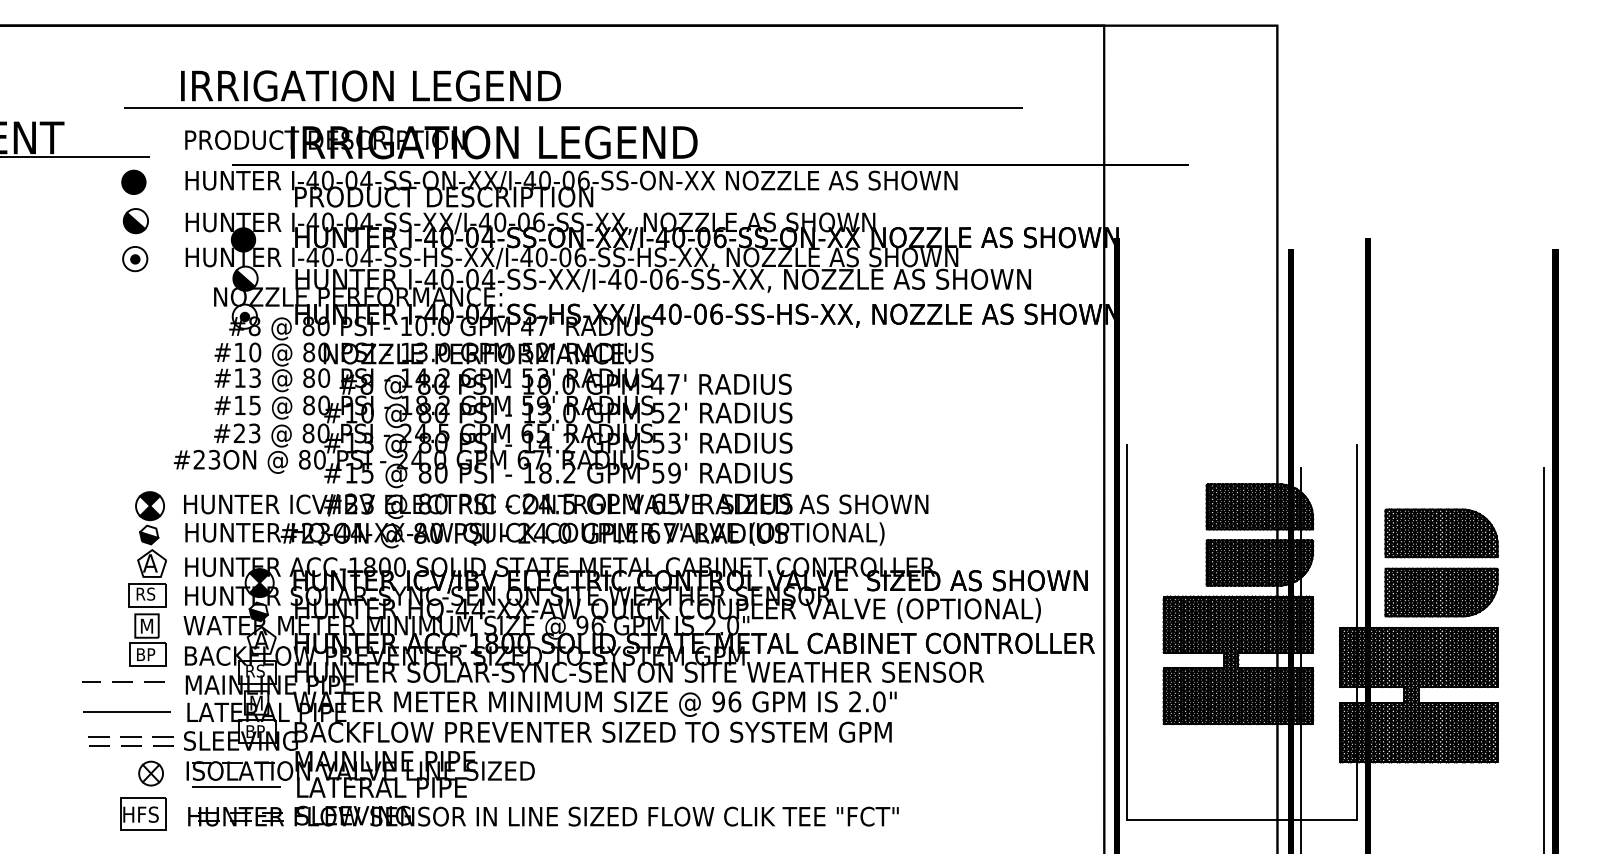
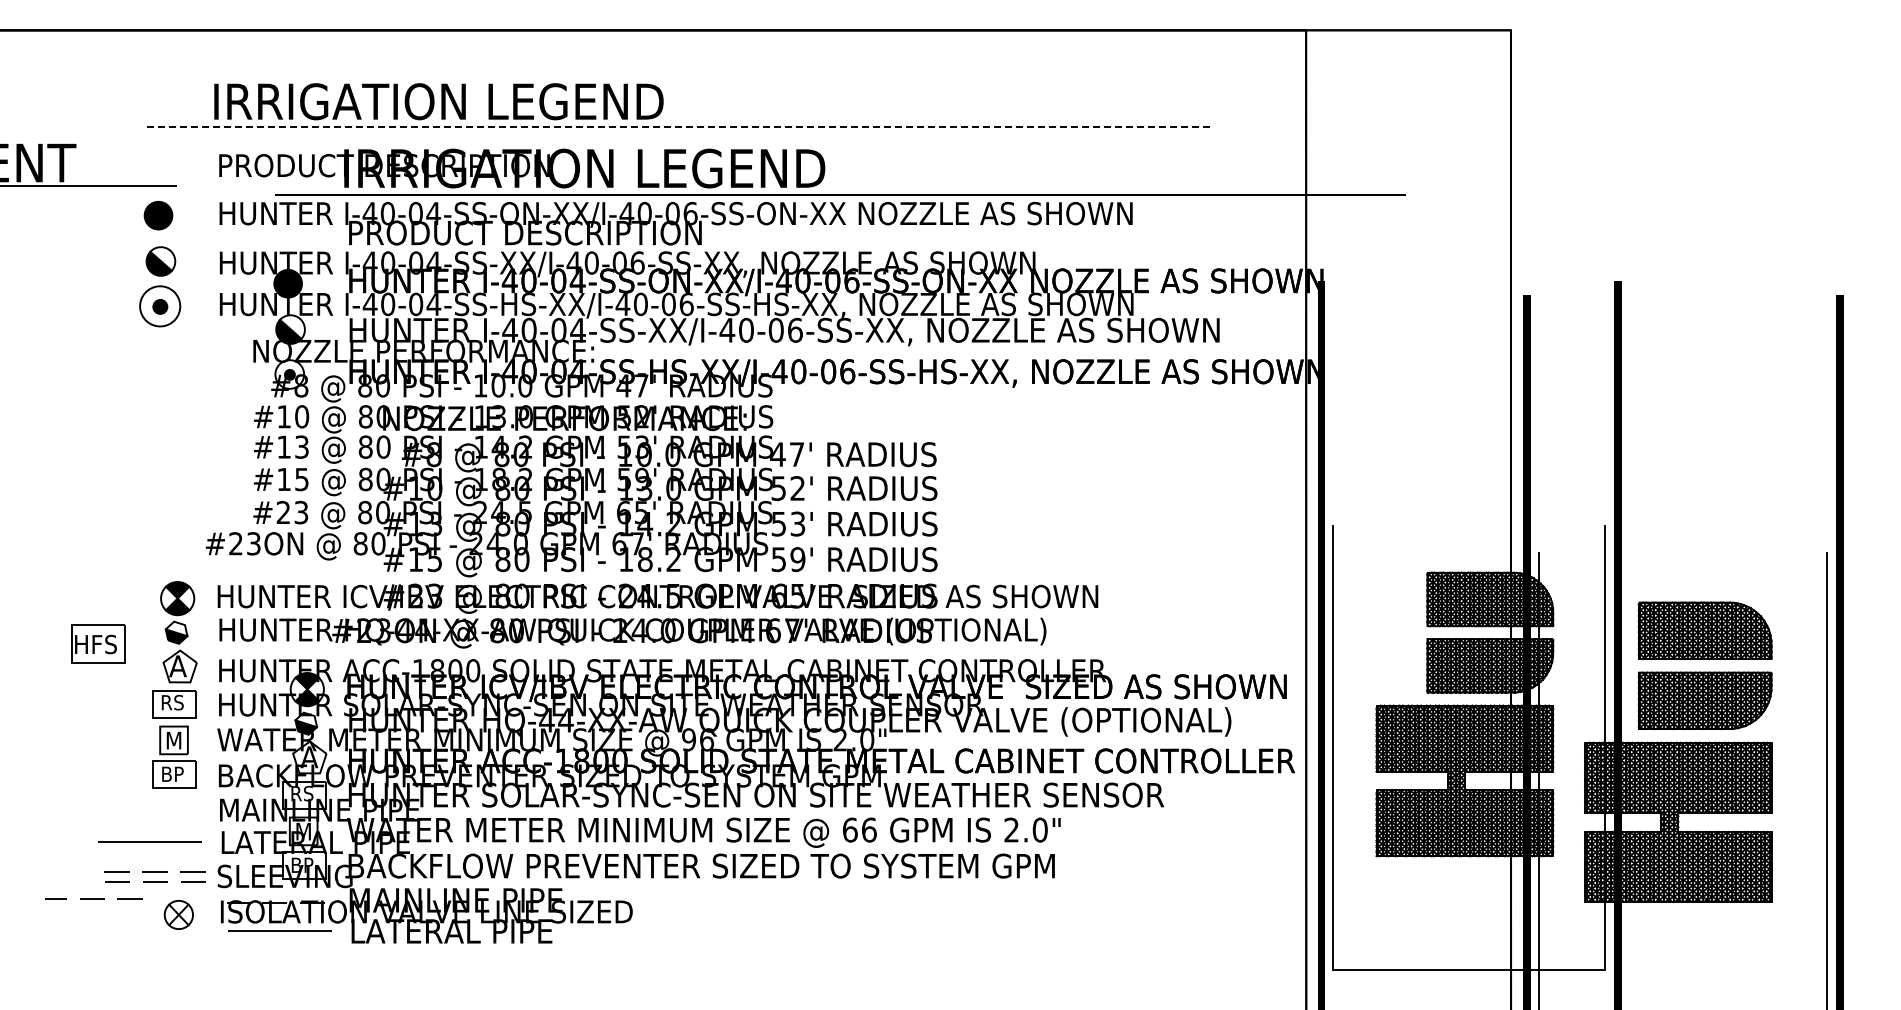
line: (573, 107) -> (678, 127), solid -> dashed
part: (134, 259) -> (159, 306), size x1.4
line: (123, 681) -> (93, 898), moved
text: (718, 701) -> (849, 829), 96 -> 66
part: (143, 813) -> (98, 643), moved
part: (543, 816) -> (642, 965), removed

